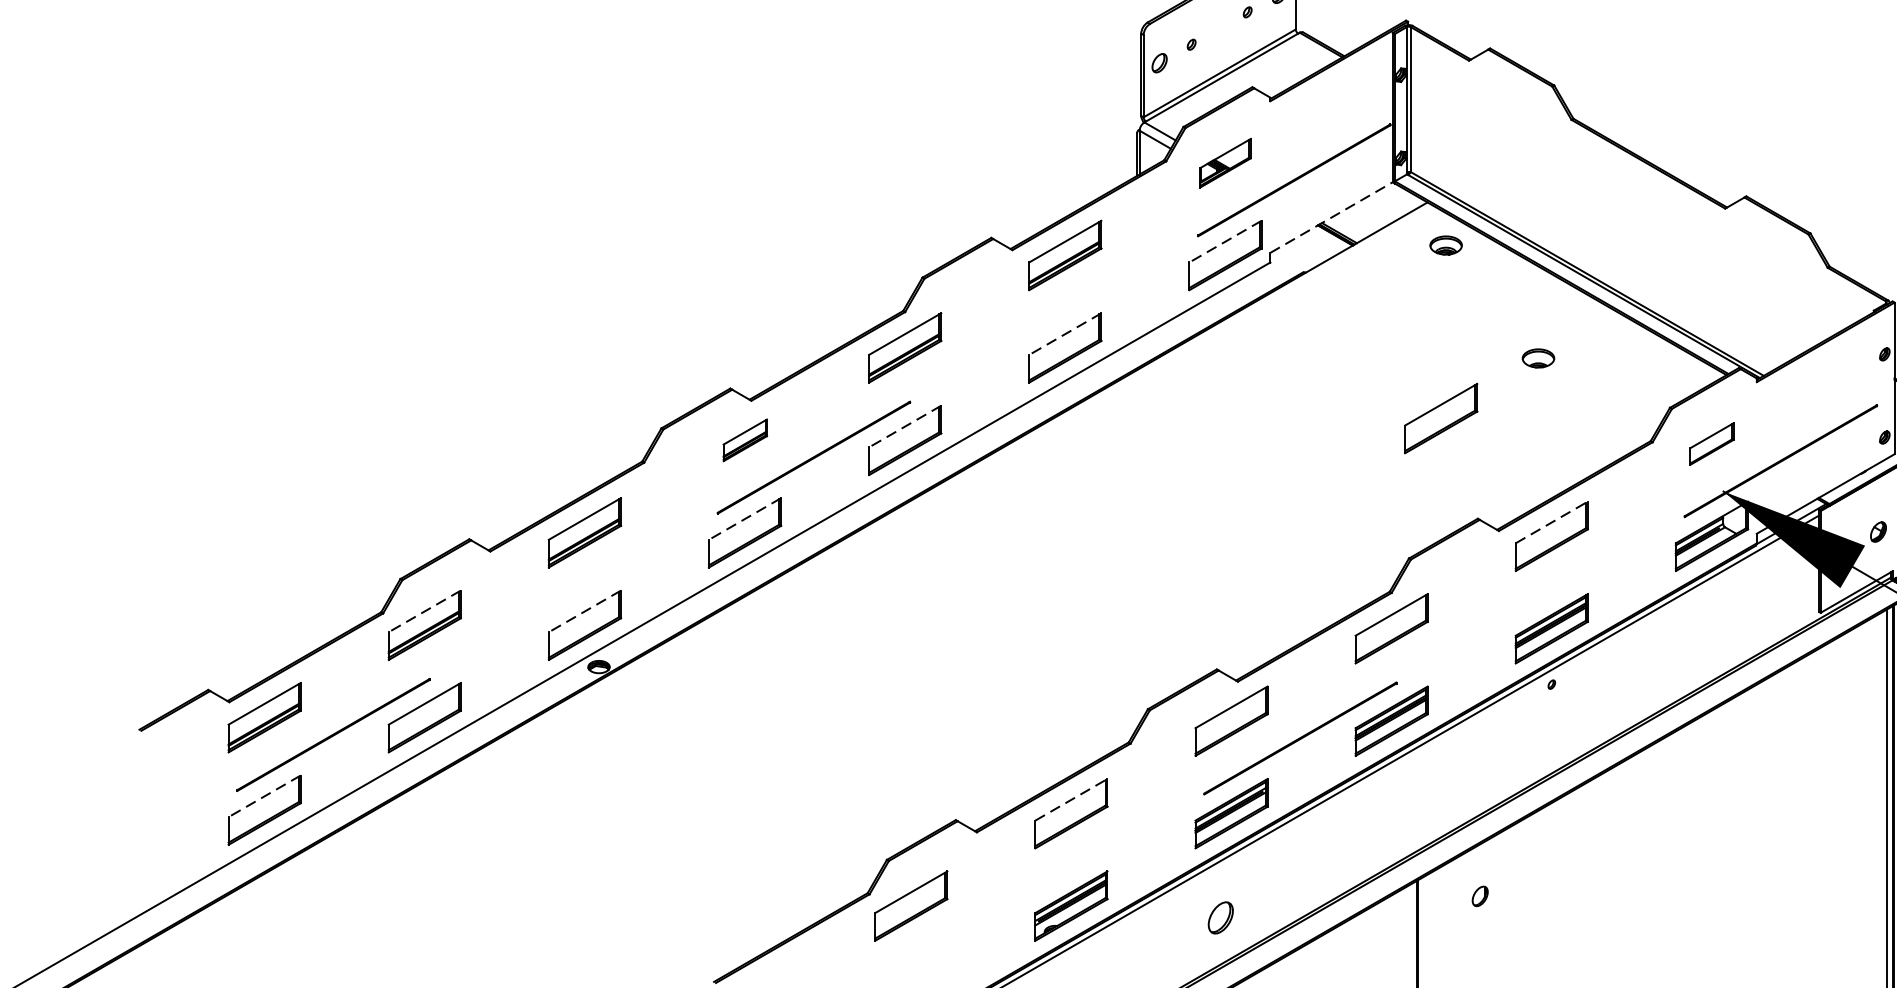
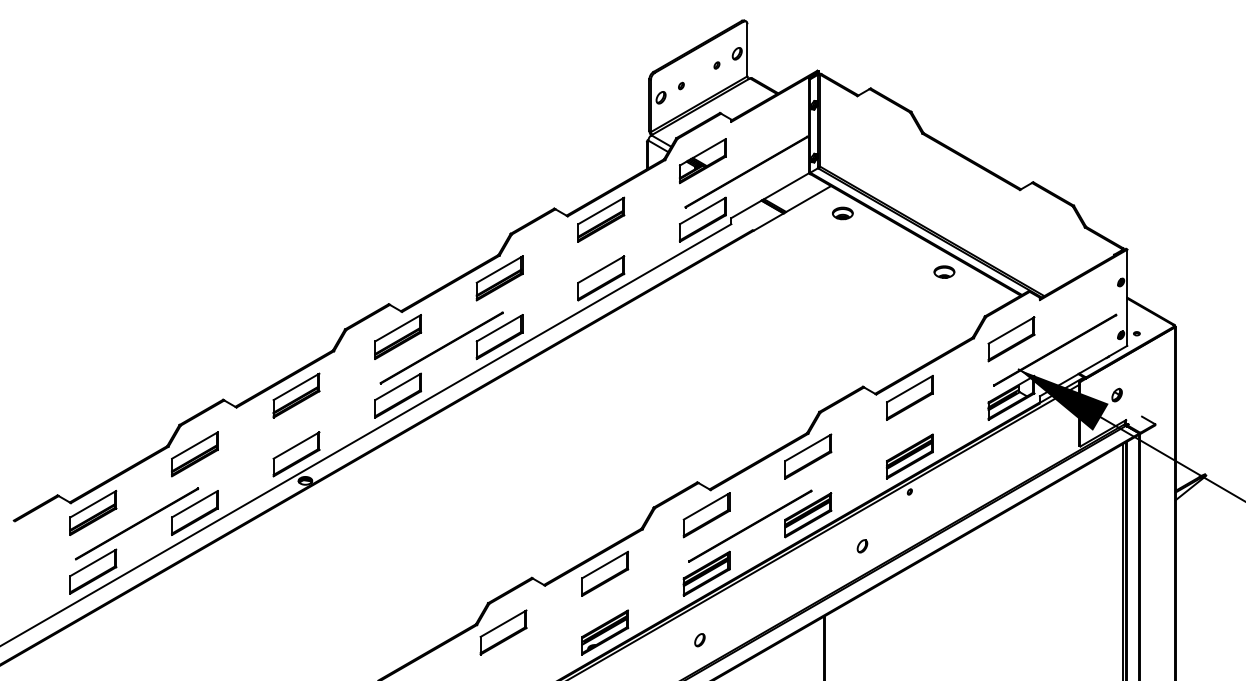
part: (1224, 163) -> (702, 161), size x1.43
line: (1332, 217) -> (770, 195), dashed -> solid
line: (1224, 242) -> (702, 211), dashed -> solid
line: (1064, 333) -> (600, 269), dashed -> solid
part: (1538, 357) -> (944, 271), moved
part: (1440, 419) -> (839, 323), removed
line: (904, 426) -> (499, 328), dashed -> solid
part: (745, 439) -> (398, 336), size x1.67
part: (1711, 444) -> (1011, 339), size x1.67
line: (744, 519) -> (397, 387), dashed -> solid
line: (1552, 521) -> (910, 388), dashed -> solid
line: (424, 611) -> (194, 445), dashed -> solid
line: (584, 611) -> (296, 445), dashed -> solid
line: (263, 797) -> (92, 563), dashed -> solid
line: (1072, 798) -> (605, 564), dashed -> solid
part: (1480, 896) -> (862, 546), moved
part: (1220, 918) -> (699, 640), size x0.62

